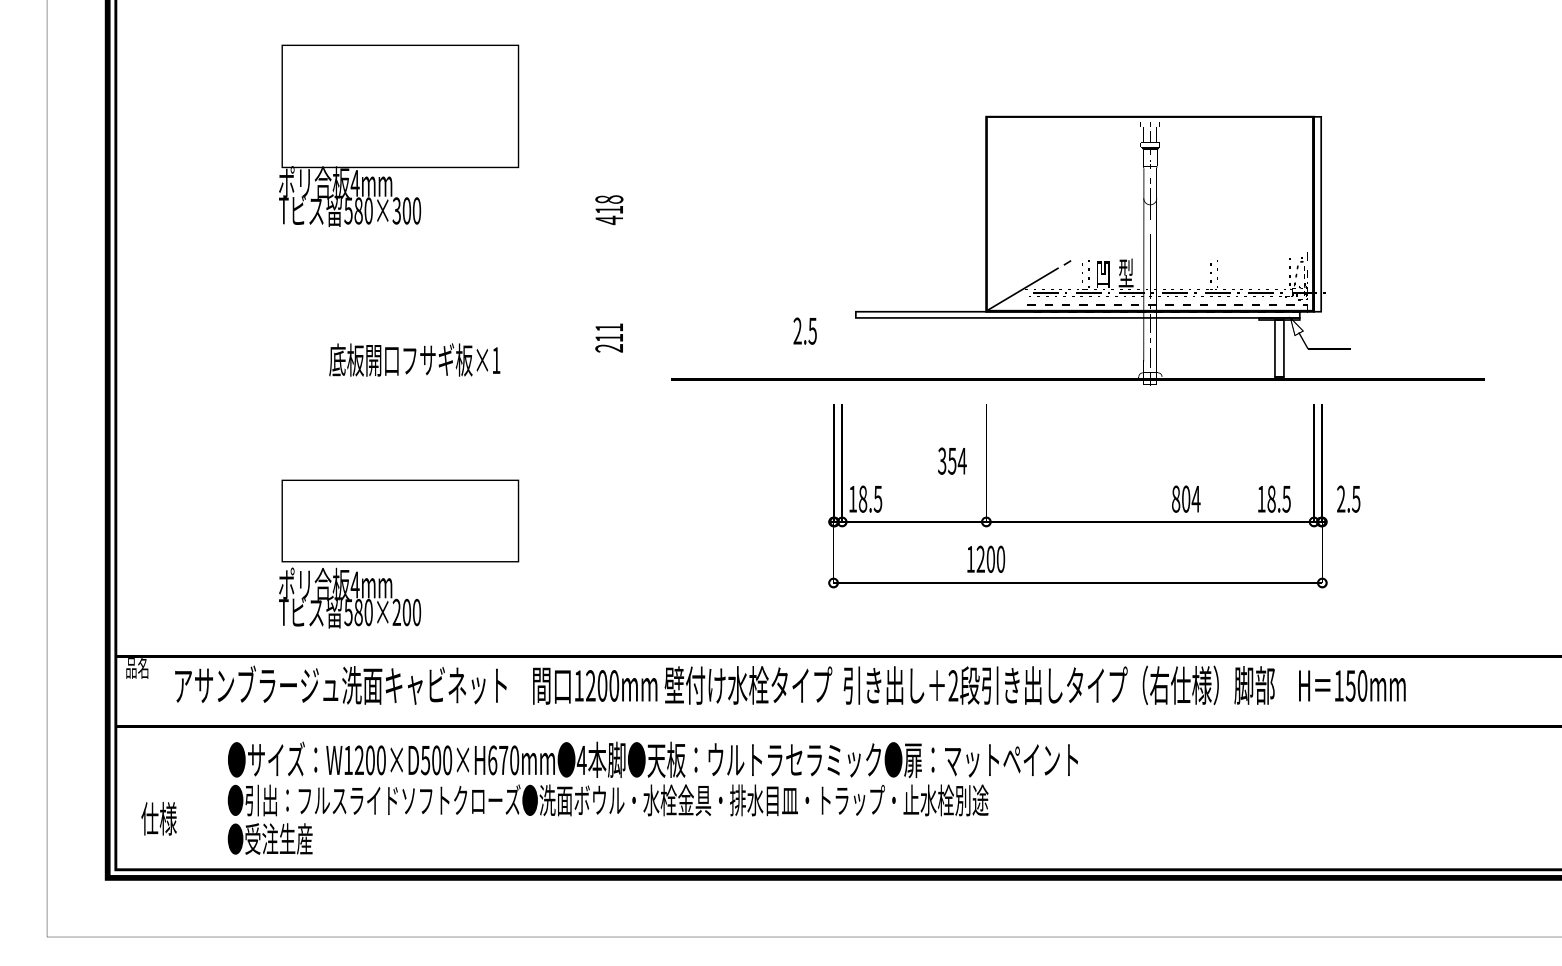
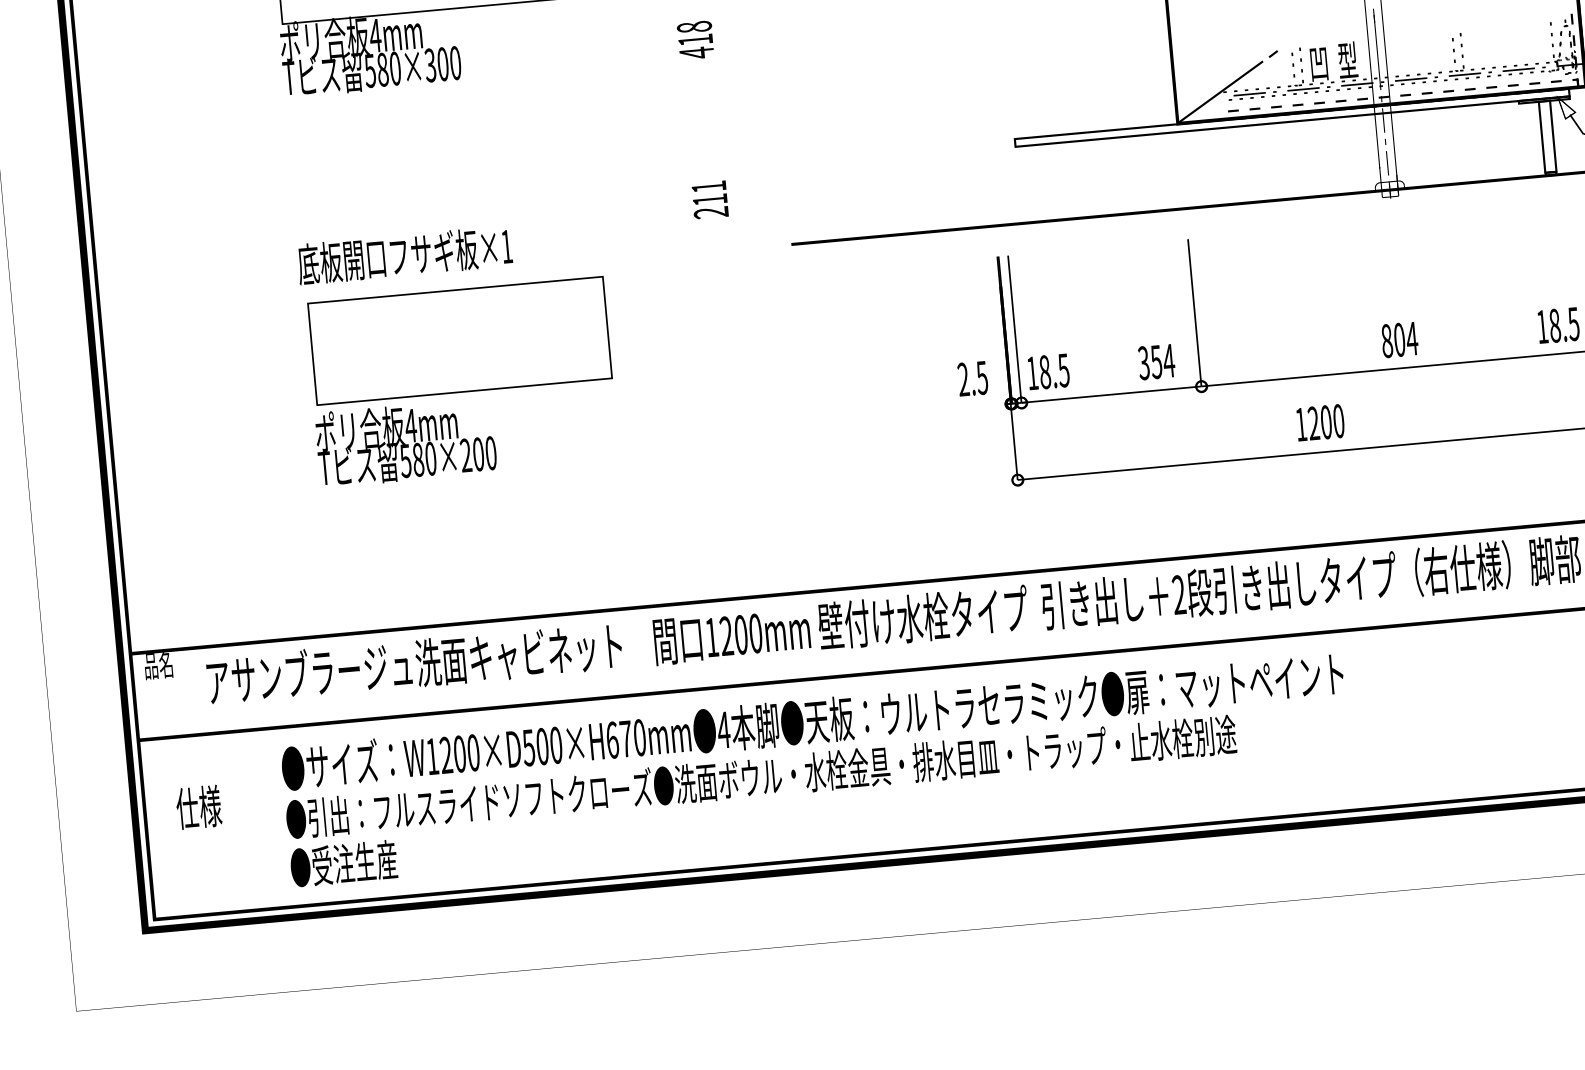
text: (804, 330) -> (971, 378), moved
text: (414, 359) -> (404, 254), moved
text: (952, 460) -> (1156, 361), moved
text: (1186, 498) -> (1400, 339), moved
text: (399, 553) -> (462, 381), moved
text: (986, 558) -> (1320, 421), moved
text: (158, 818) -> (198, 807), moved

